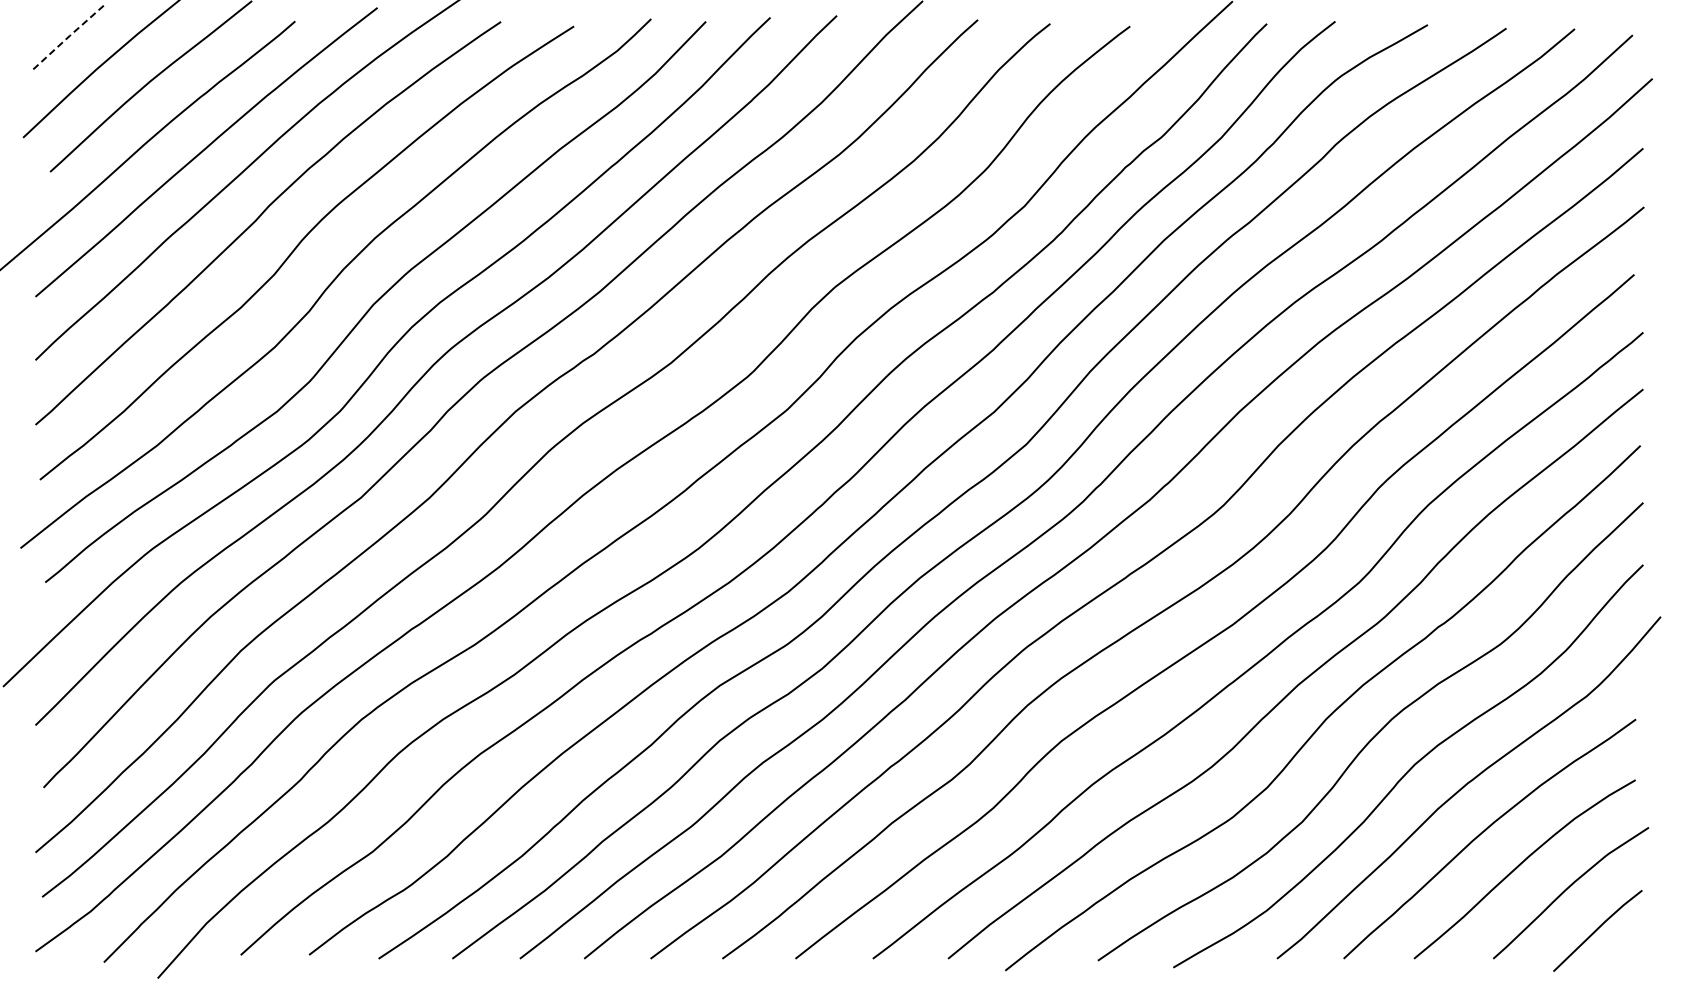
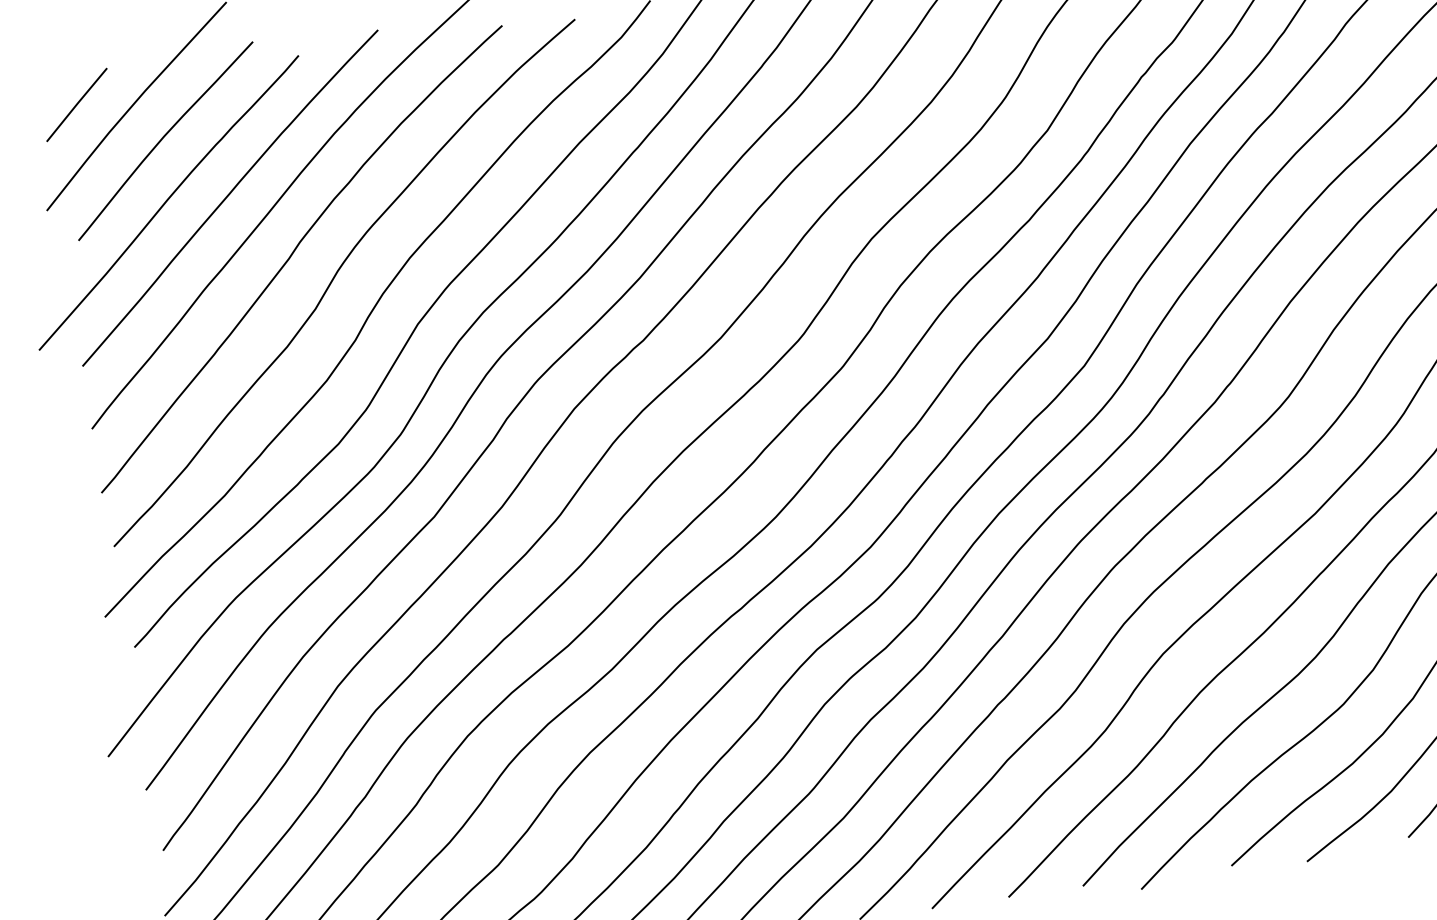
line: (68, 36) -> (76, 104), dashed -> solid

